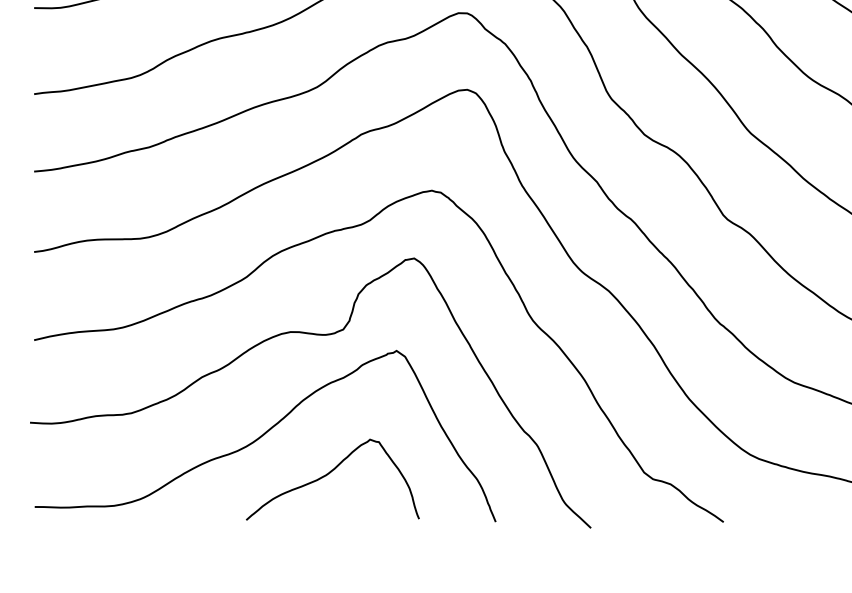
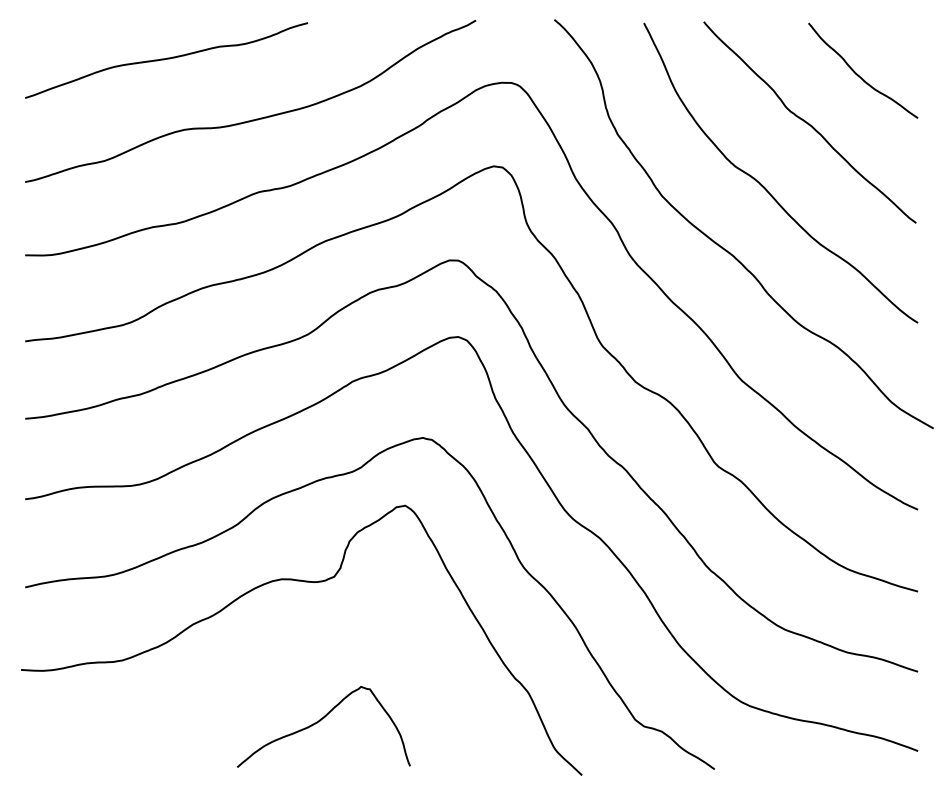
curve: (264, 435) -> (255, 682), removed

